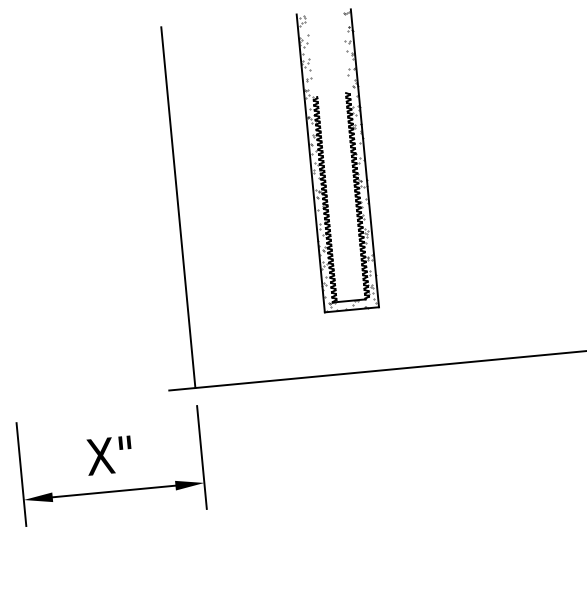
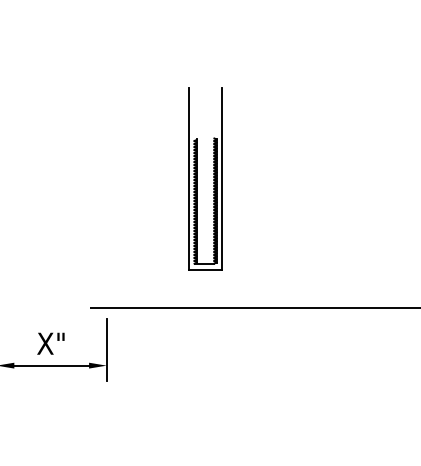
hatch: (337, 161) -> (205, 179), removed
line: (177, 206) -> (106, 197), removed

